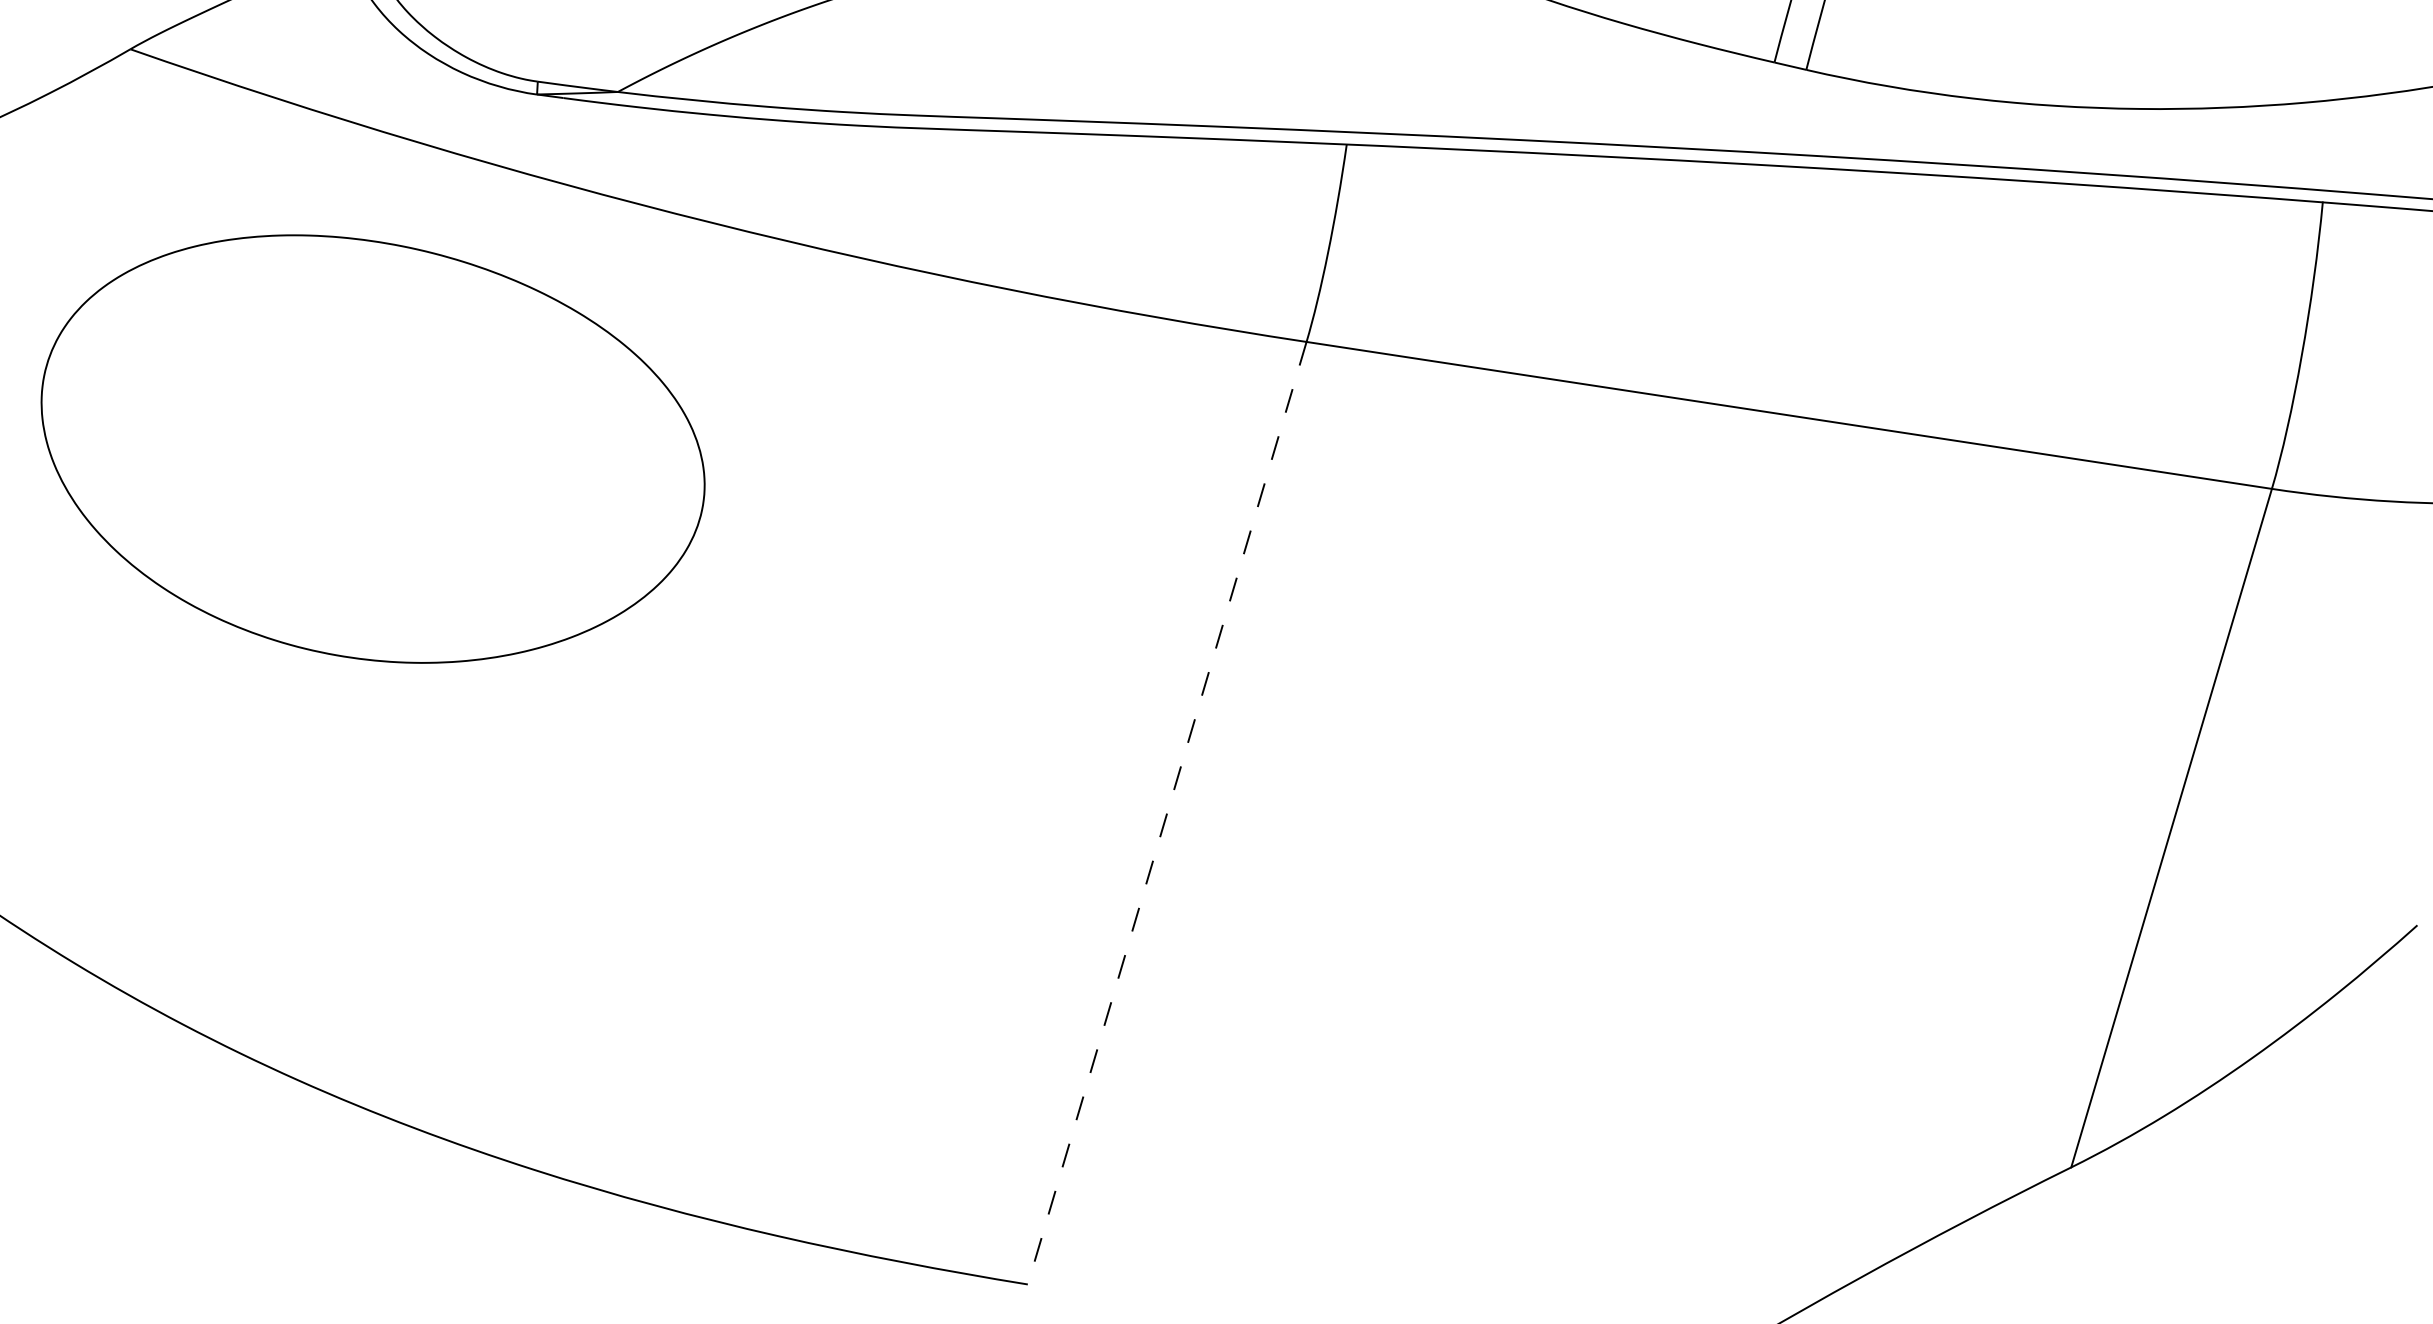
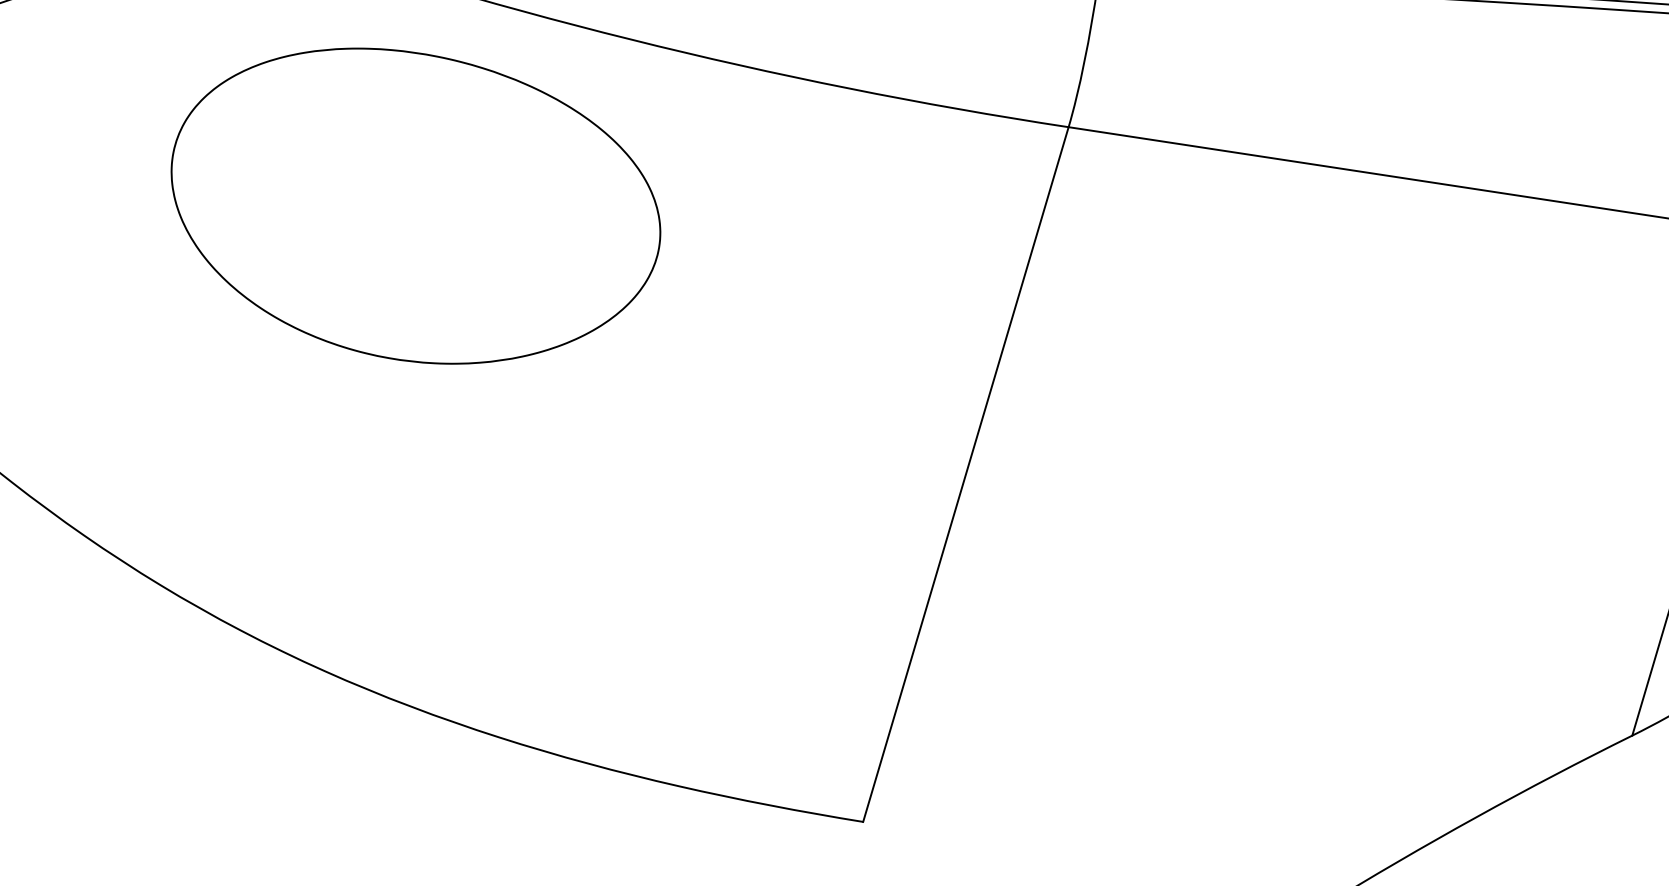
part: (372, 448) -> (415, 205), moved
line: (1167, 813) -> (966, 474), dashed -> solid

